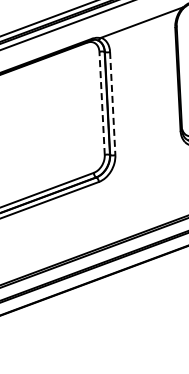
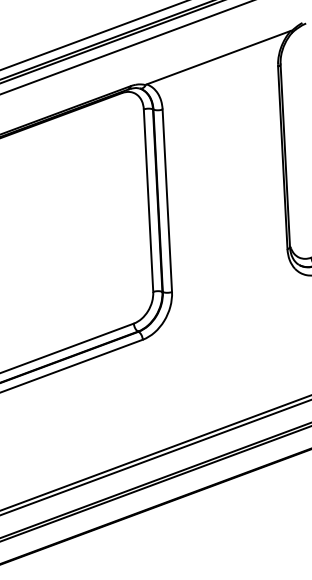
line: (102, 103) -> (149, 200), dashed -> solid
line: (112, 103) -> (166, 200), dashed -> solid

